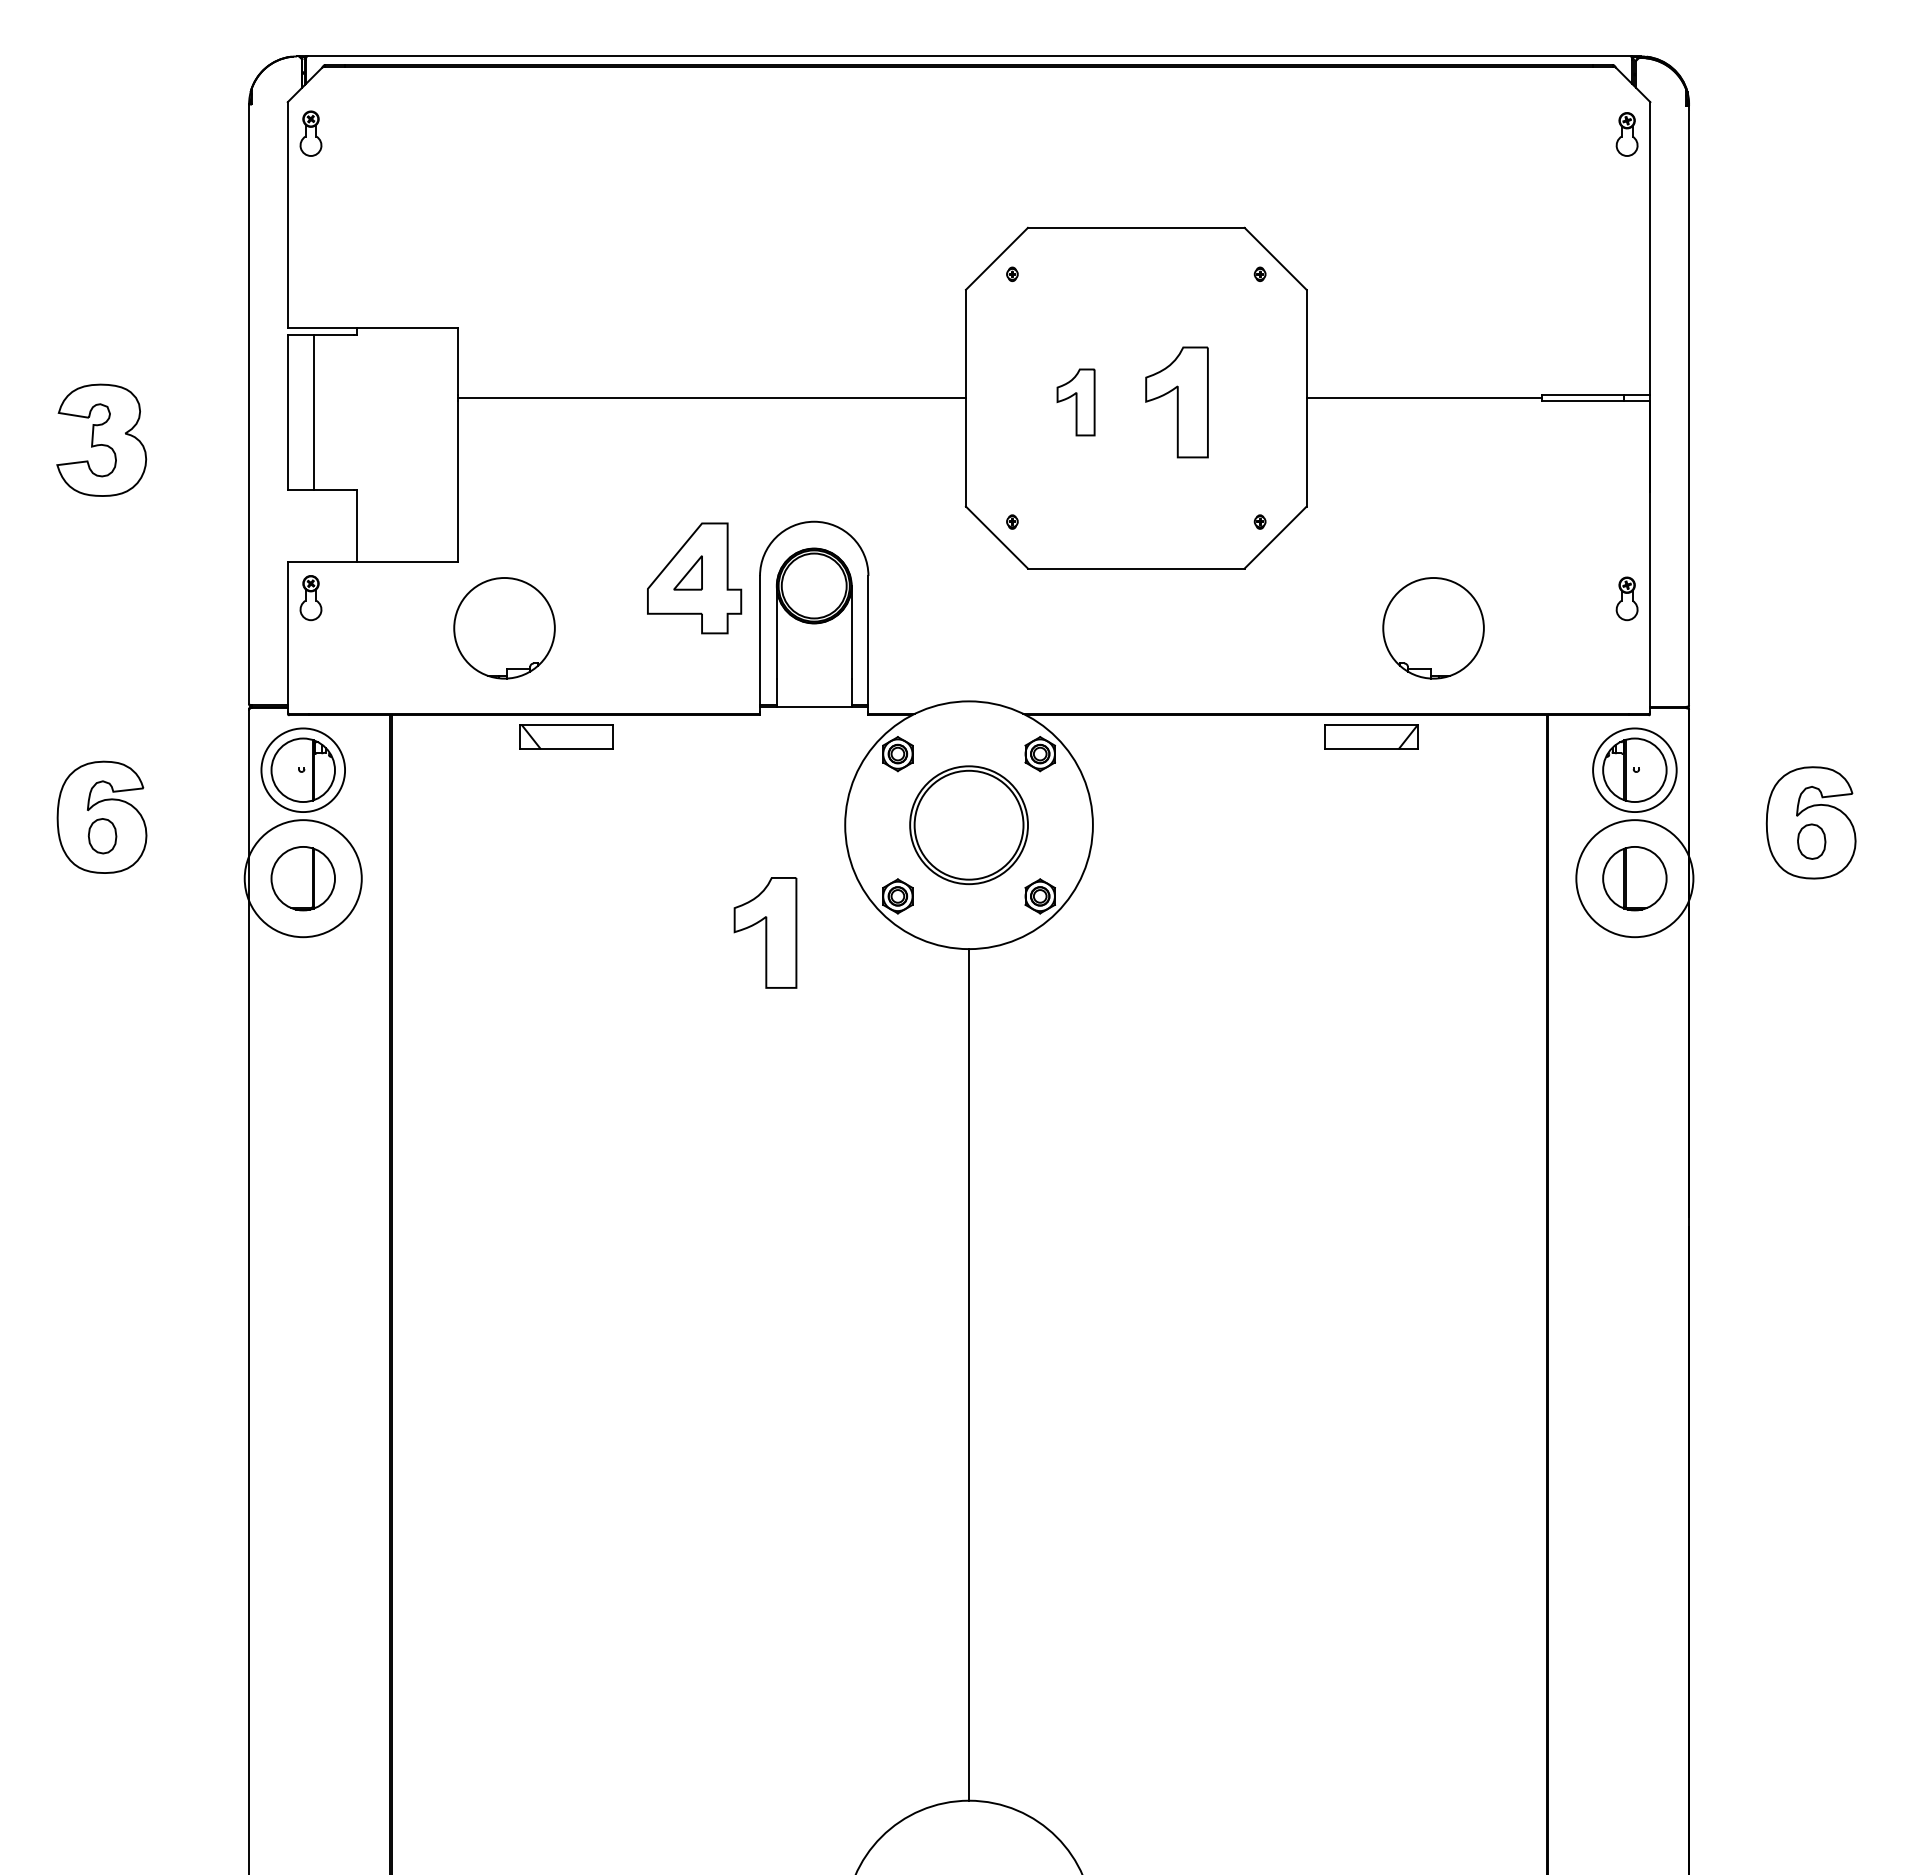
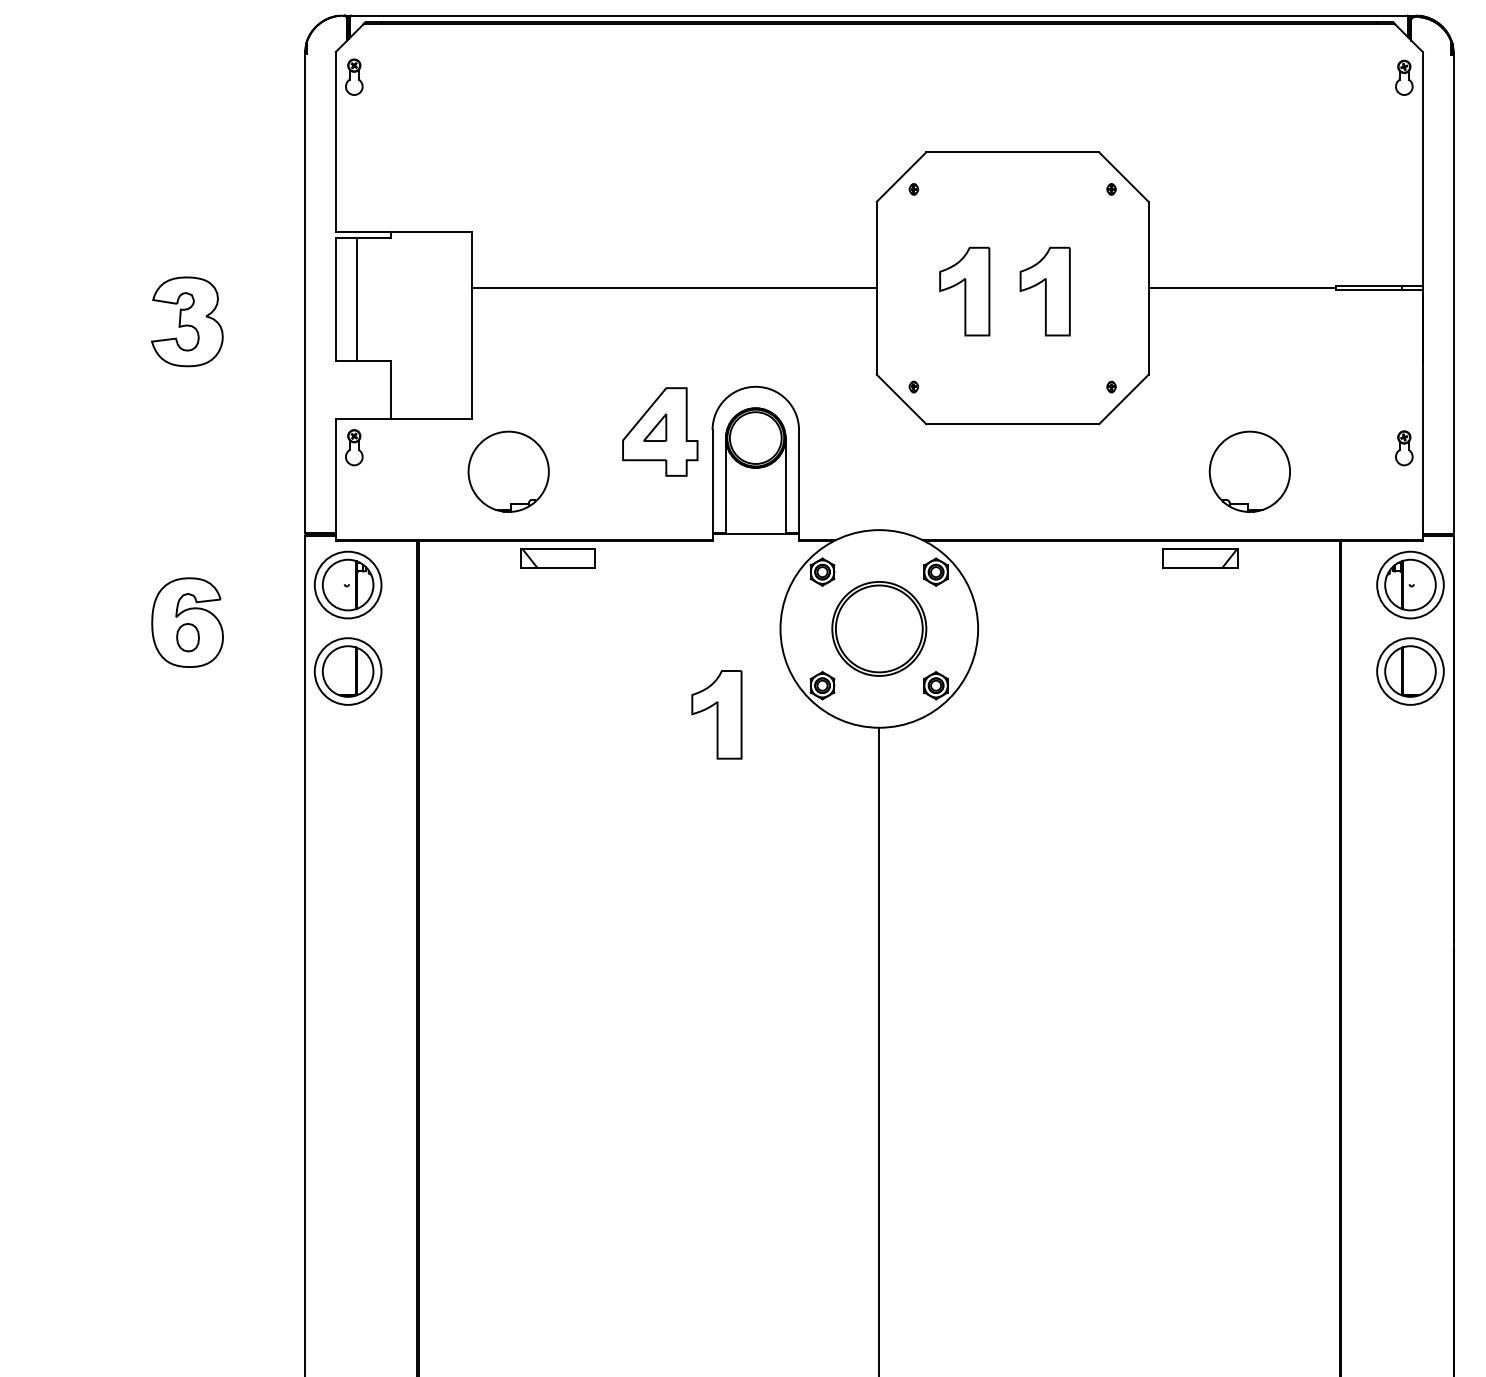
part: (1075, 402) -> (964, 291), size x1.67
circle: (303, 878) -> (348, 671), size x0.71
circle: (1634, 878) -> (1410, 671), size x0.71

